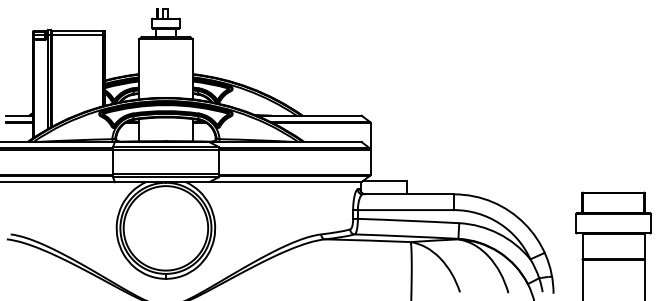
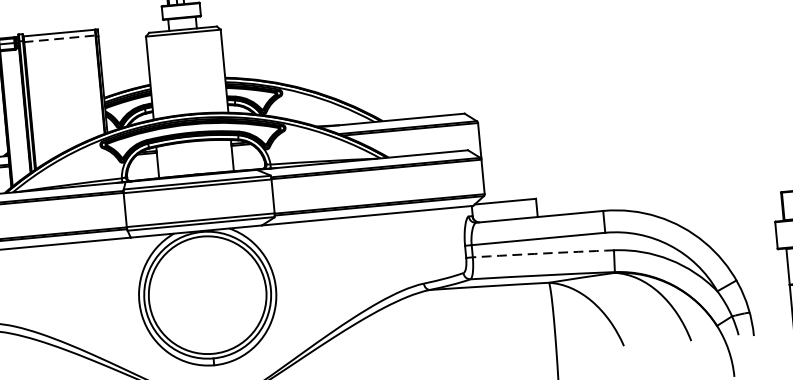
line: (77, 35) -> (60, 38), solid -> dashed
arc: (408, 220) -> (543, 253), solid -> dashed

